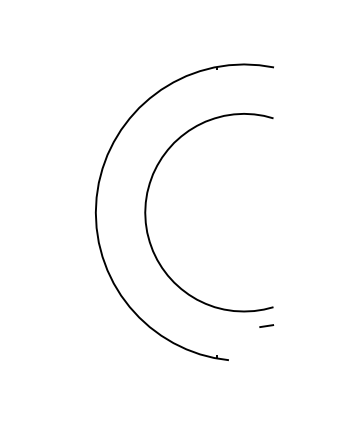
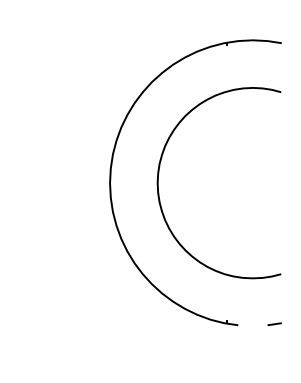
line: (266, 325) -> (274, 323), moved

